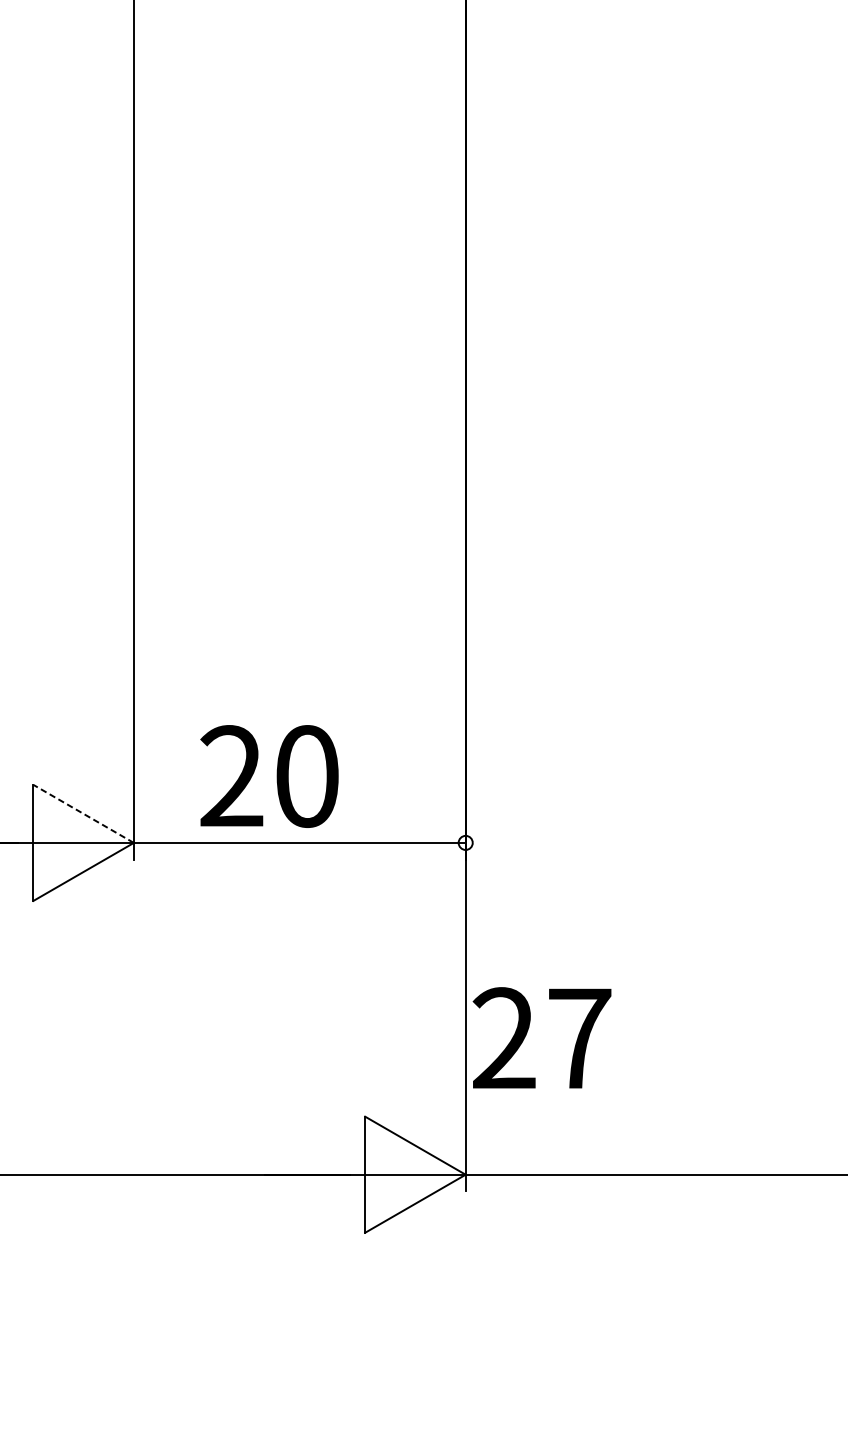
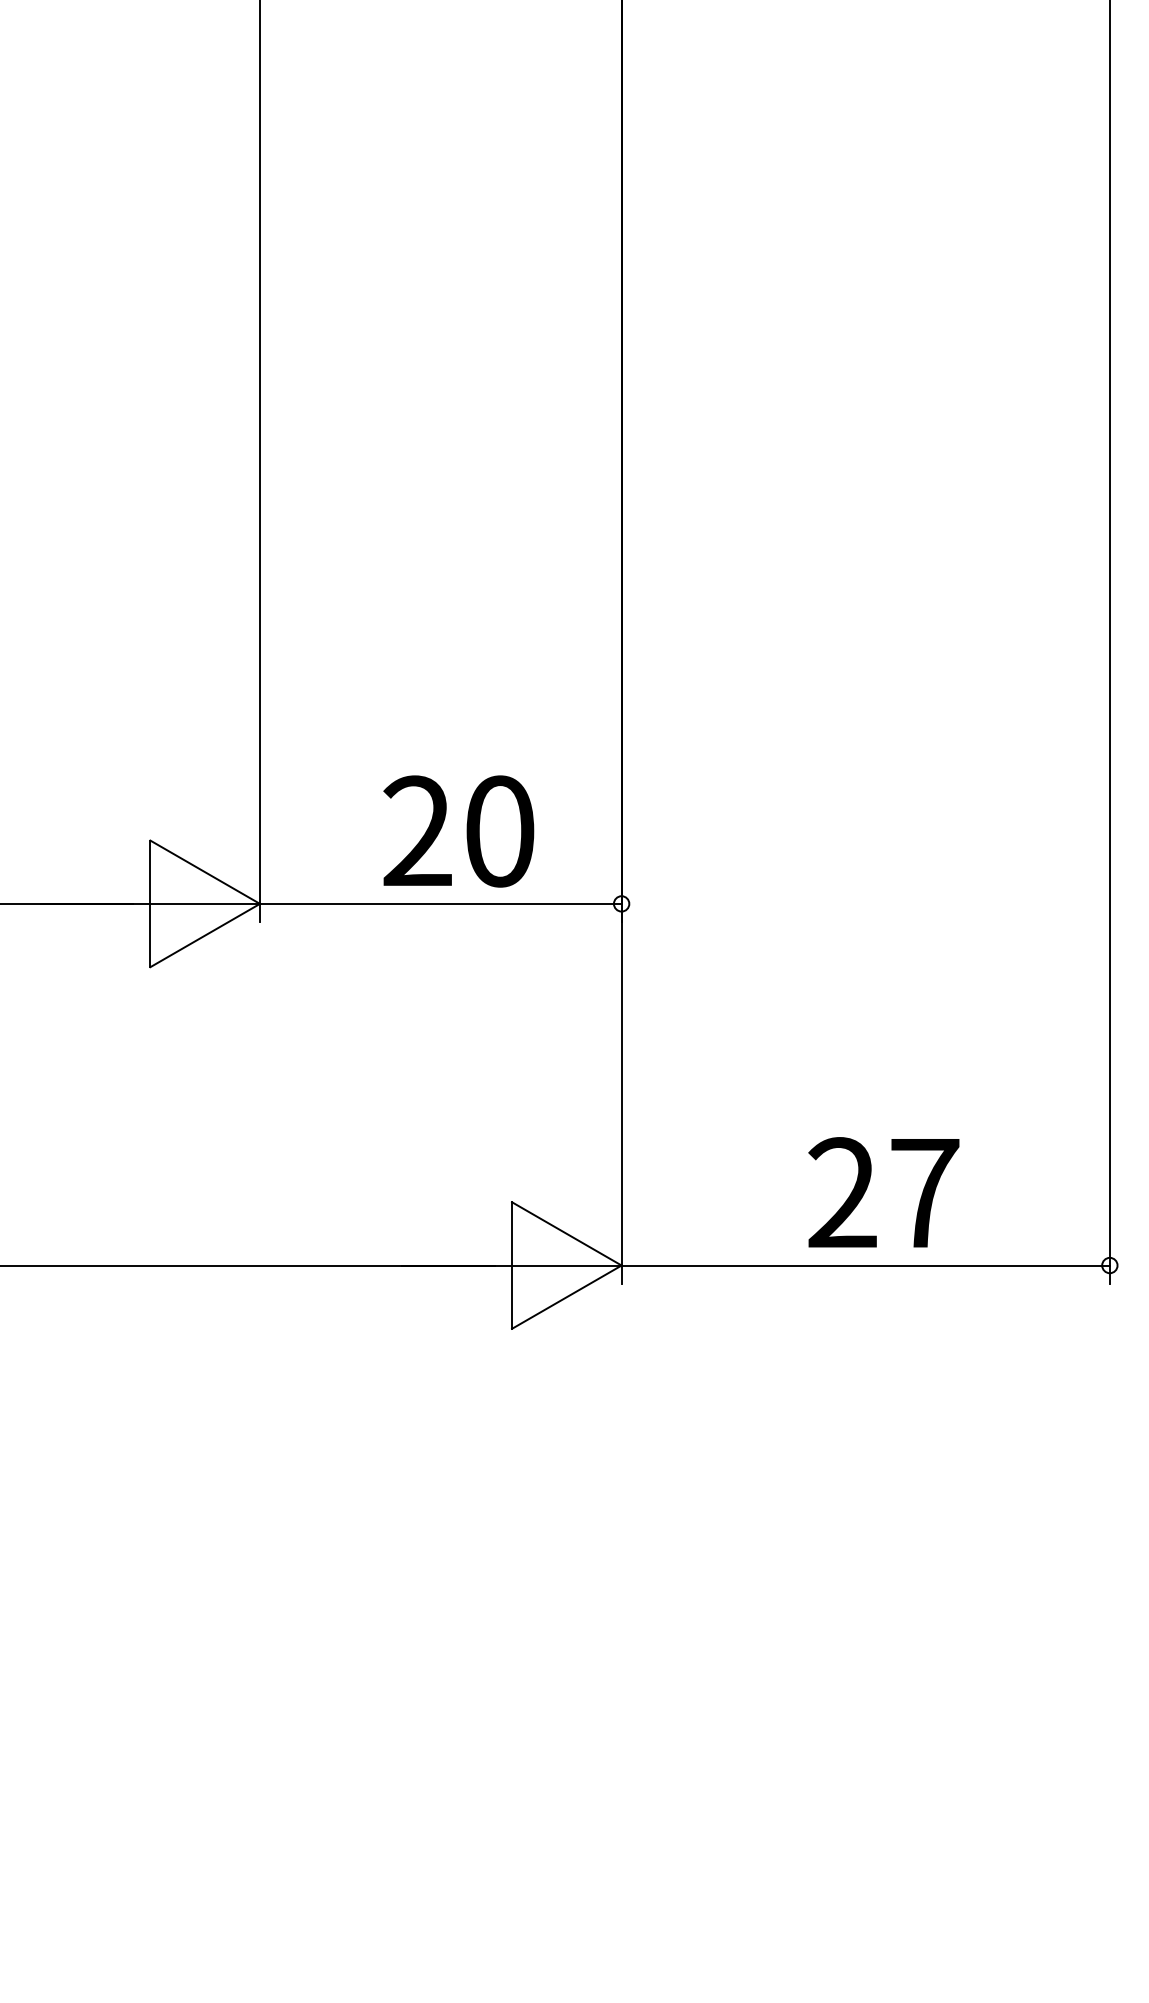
text: (269, 776) -> (458, 831), moved
line: (82, 814) -> (204, 872), dashed -> solid
text: (541, 1037) -> (883, 1192), moved

